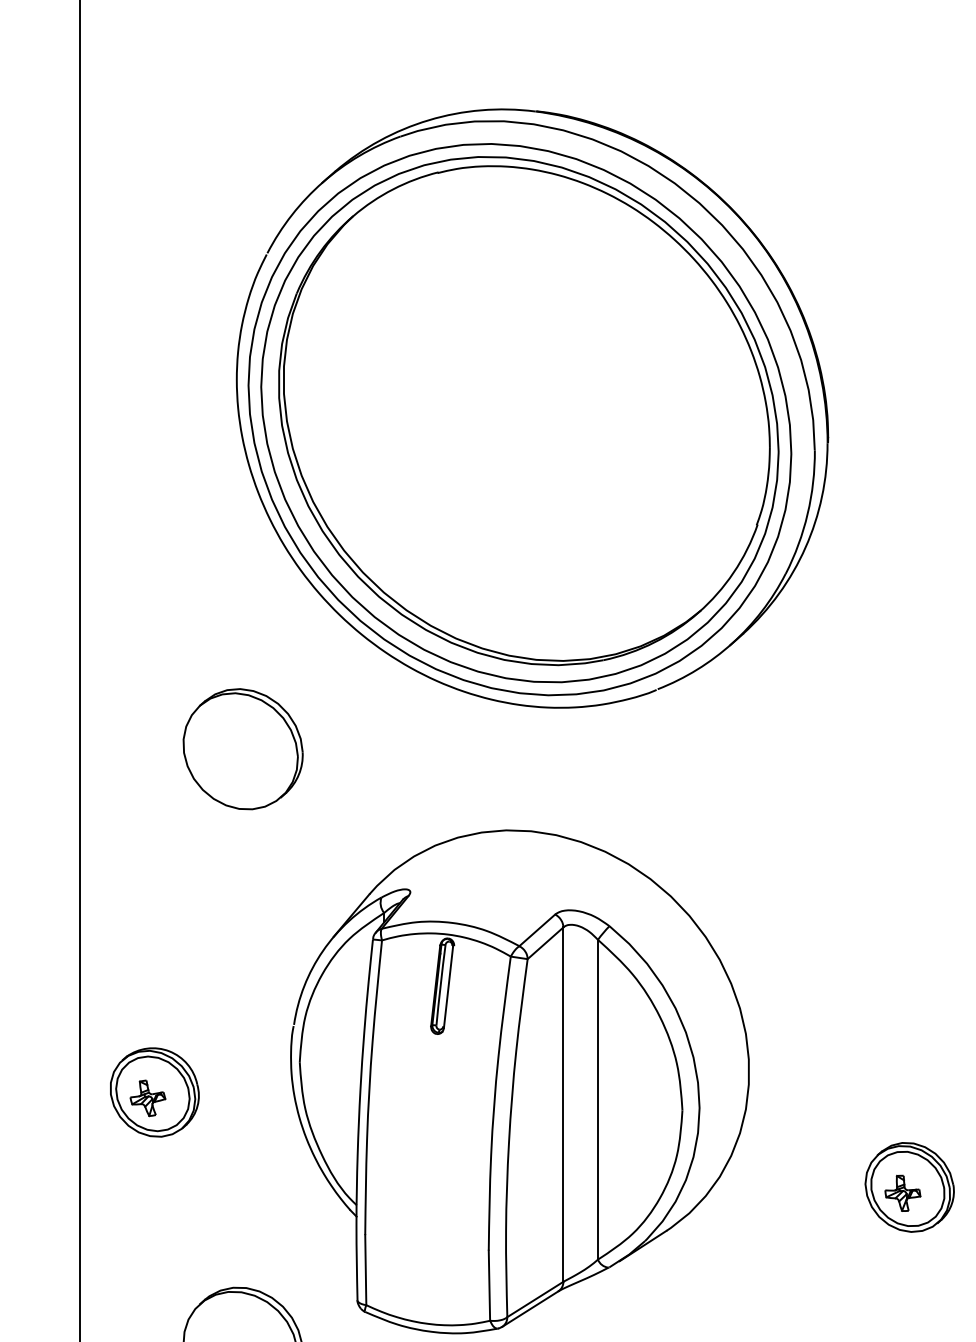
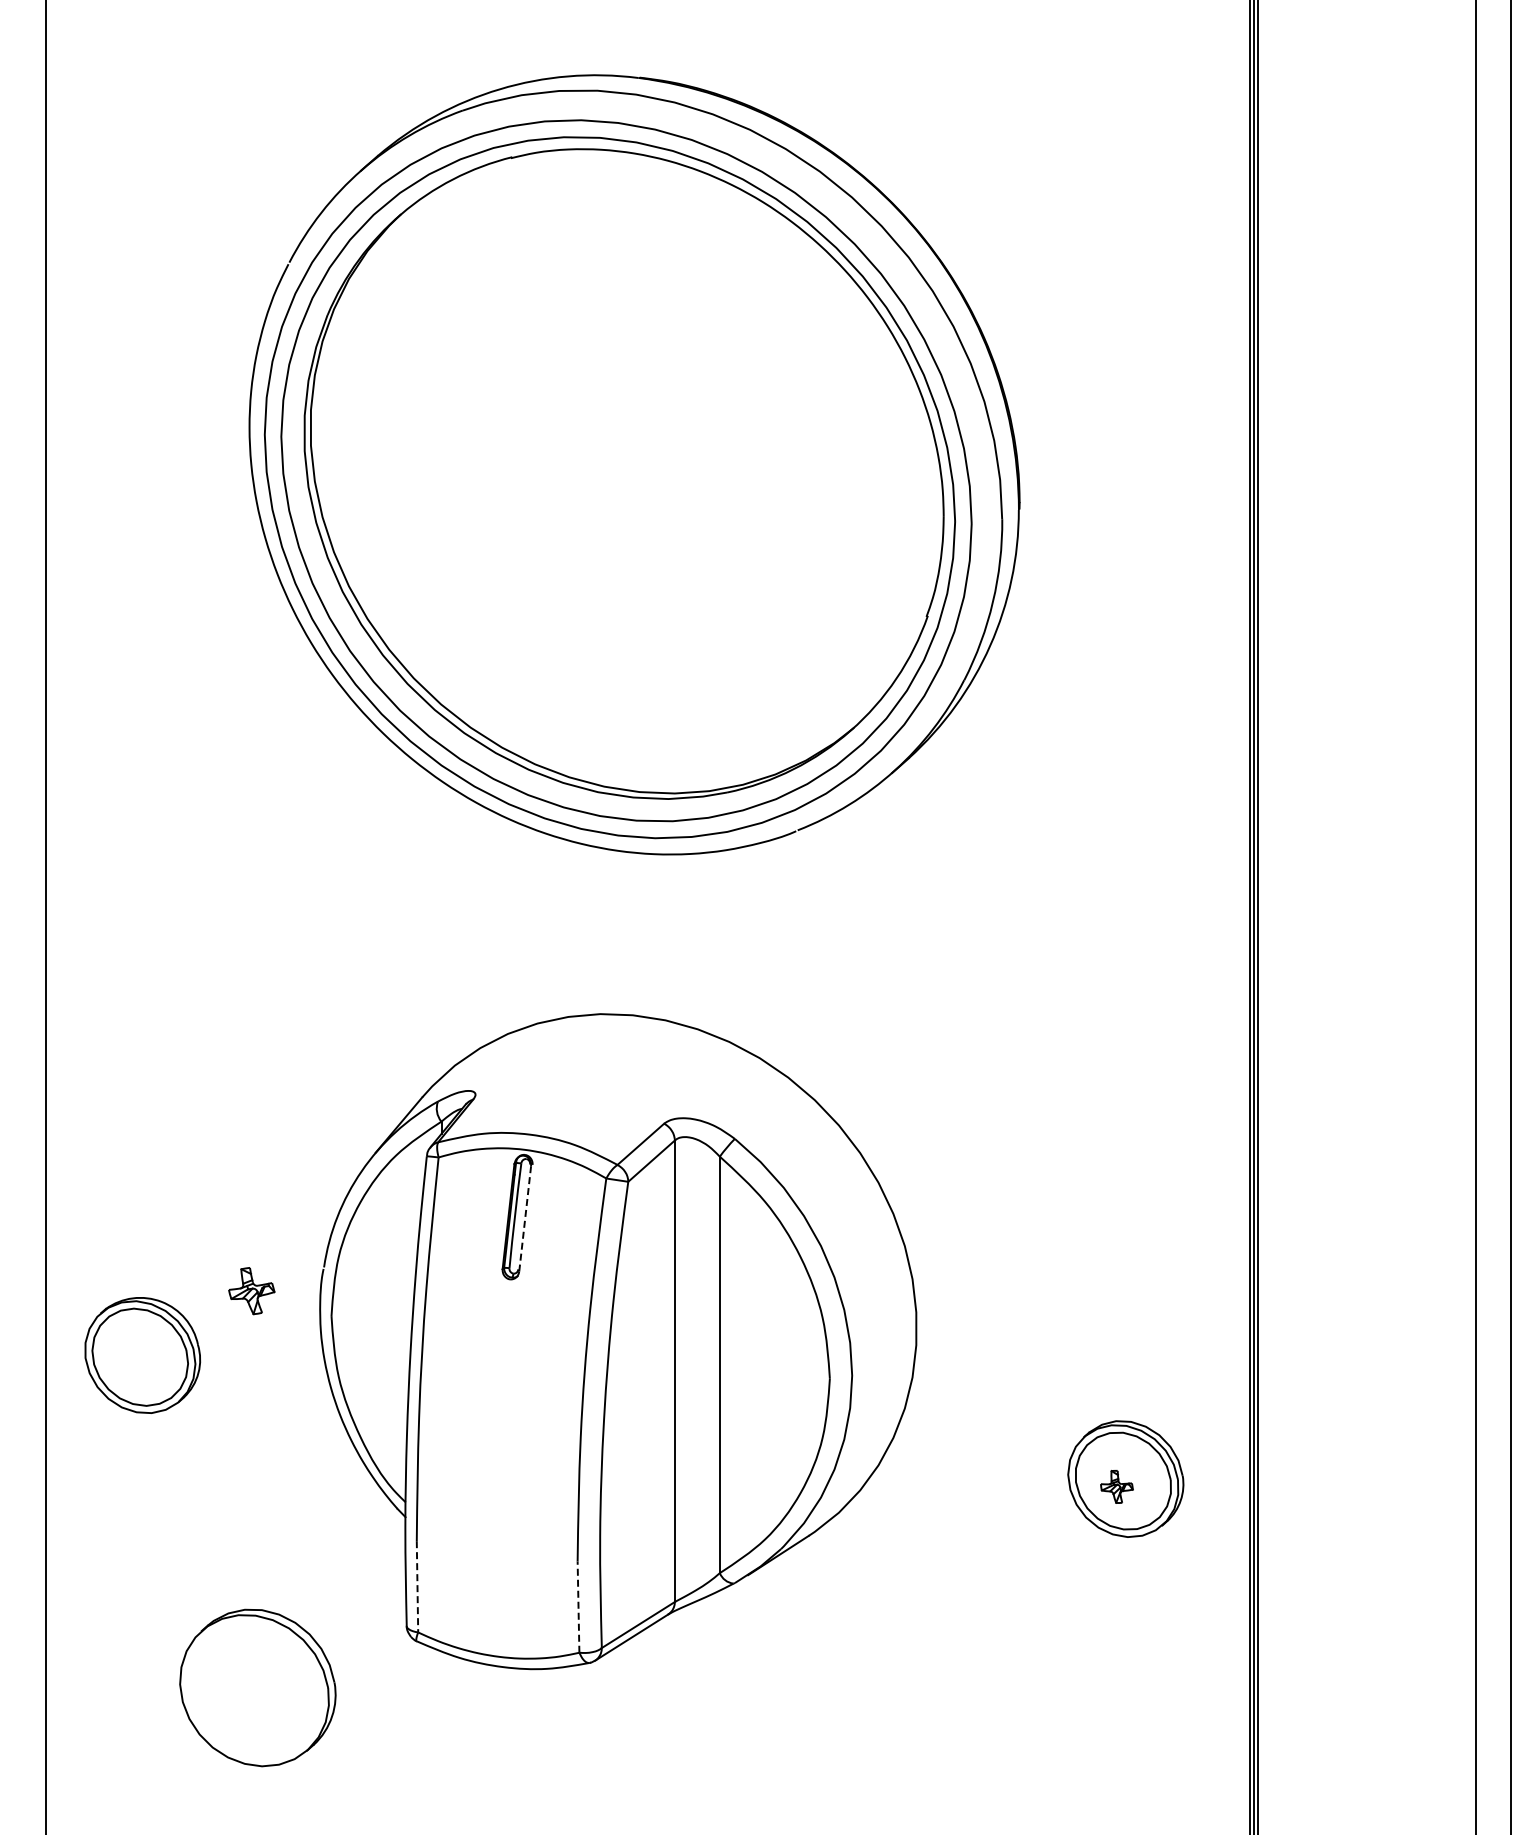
part: (242, 749) -> (257, 908), removed
line: (448, 987) -> (525, 1218), solid -> dashed
part: (147, 1098) -> (251, 1291), moved
part: (902, 1193) -> (1116, 1486), size x0.7
line: (365, 1269) -> (417, 1586), solid -> dashed
line: (489, 1286) -> (578, 1607), solid -> dashed

